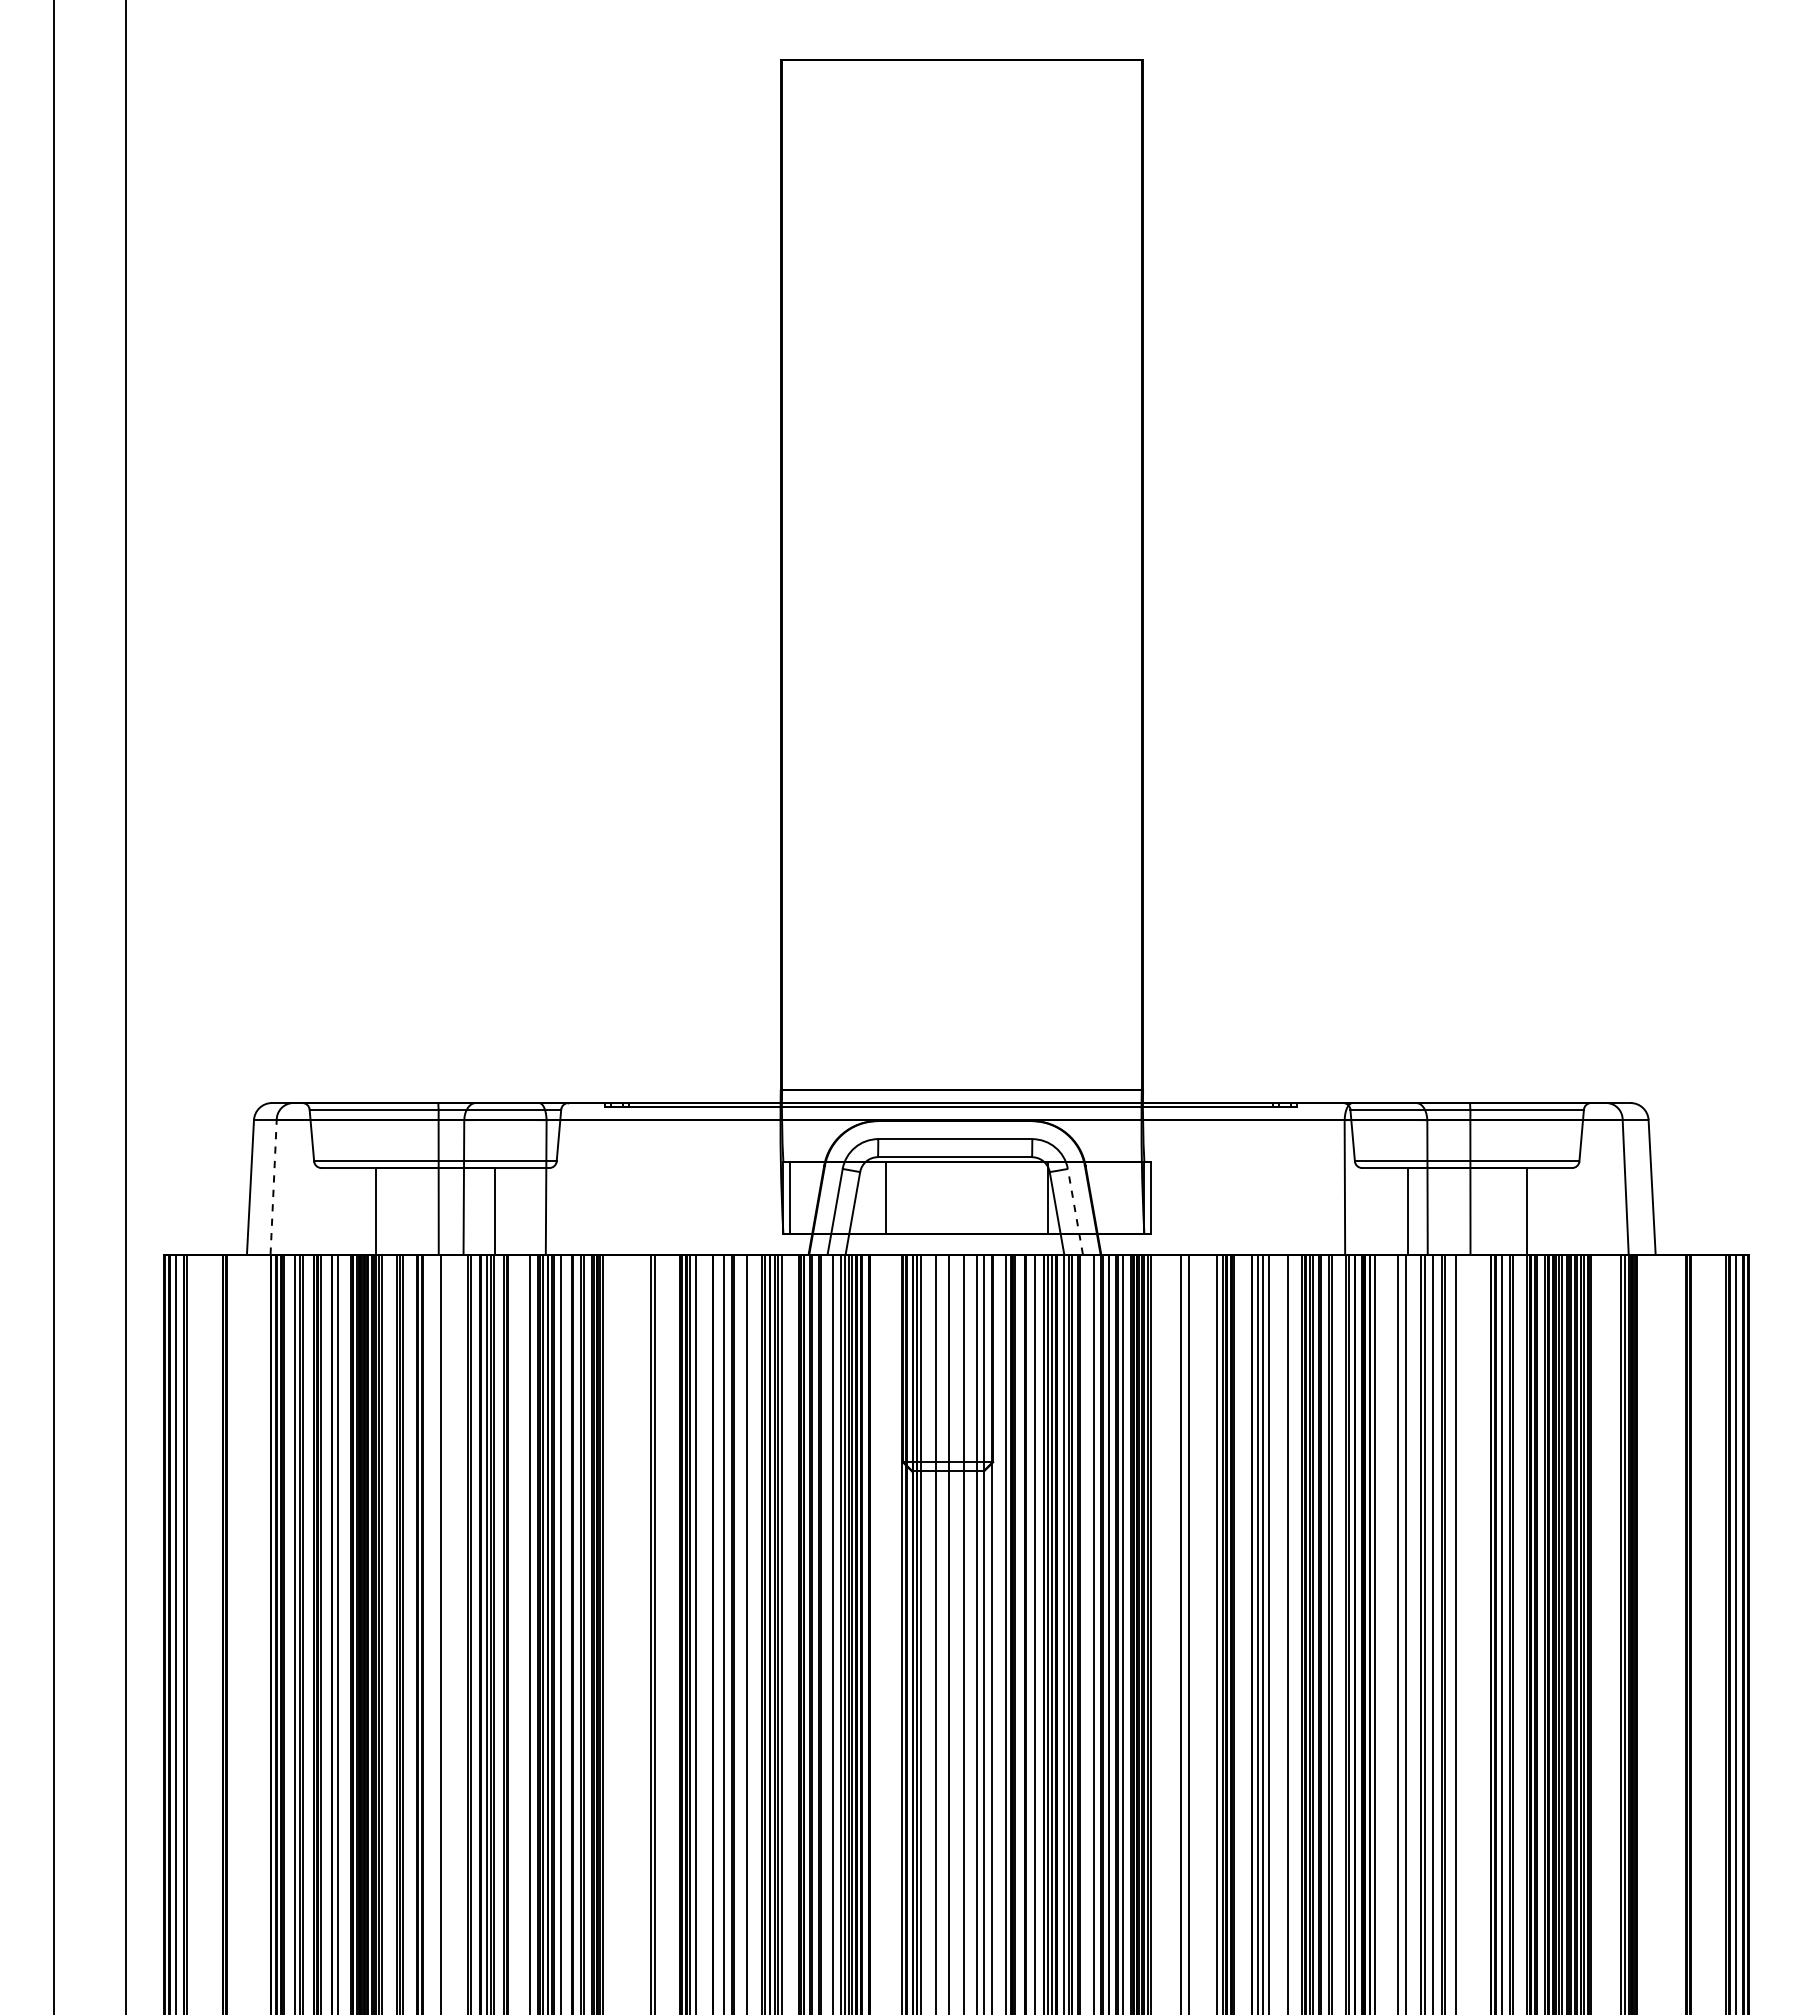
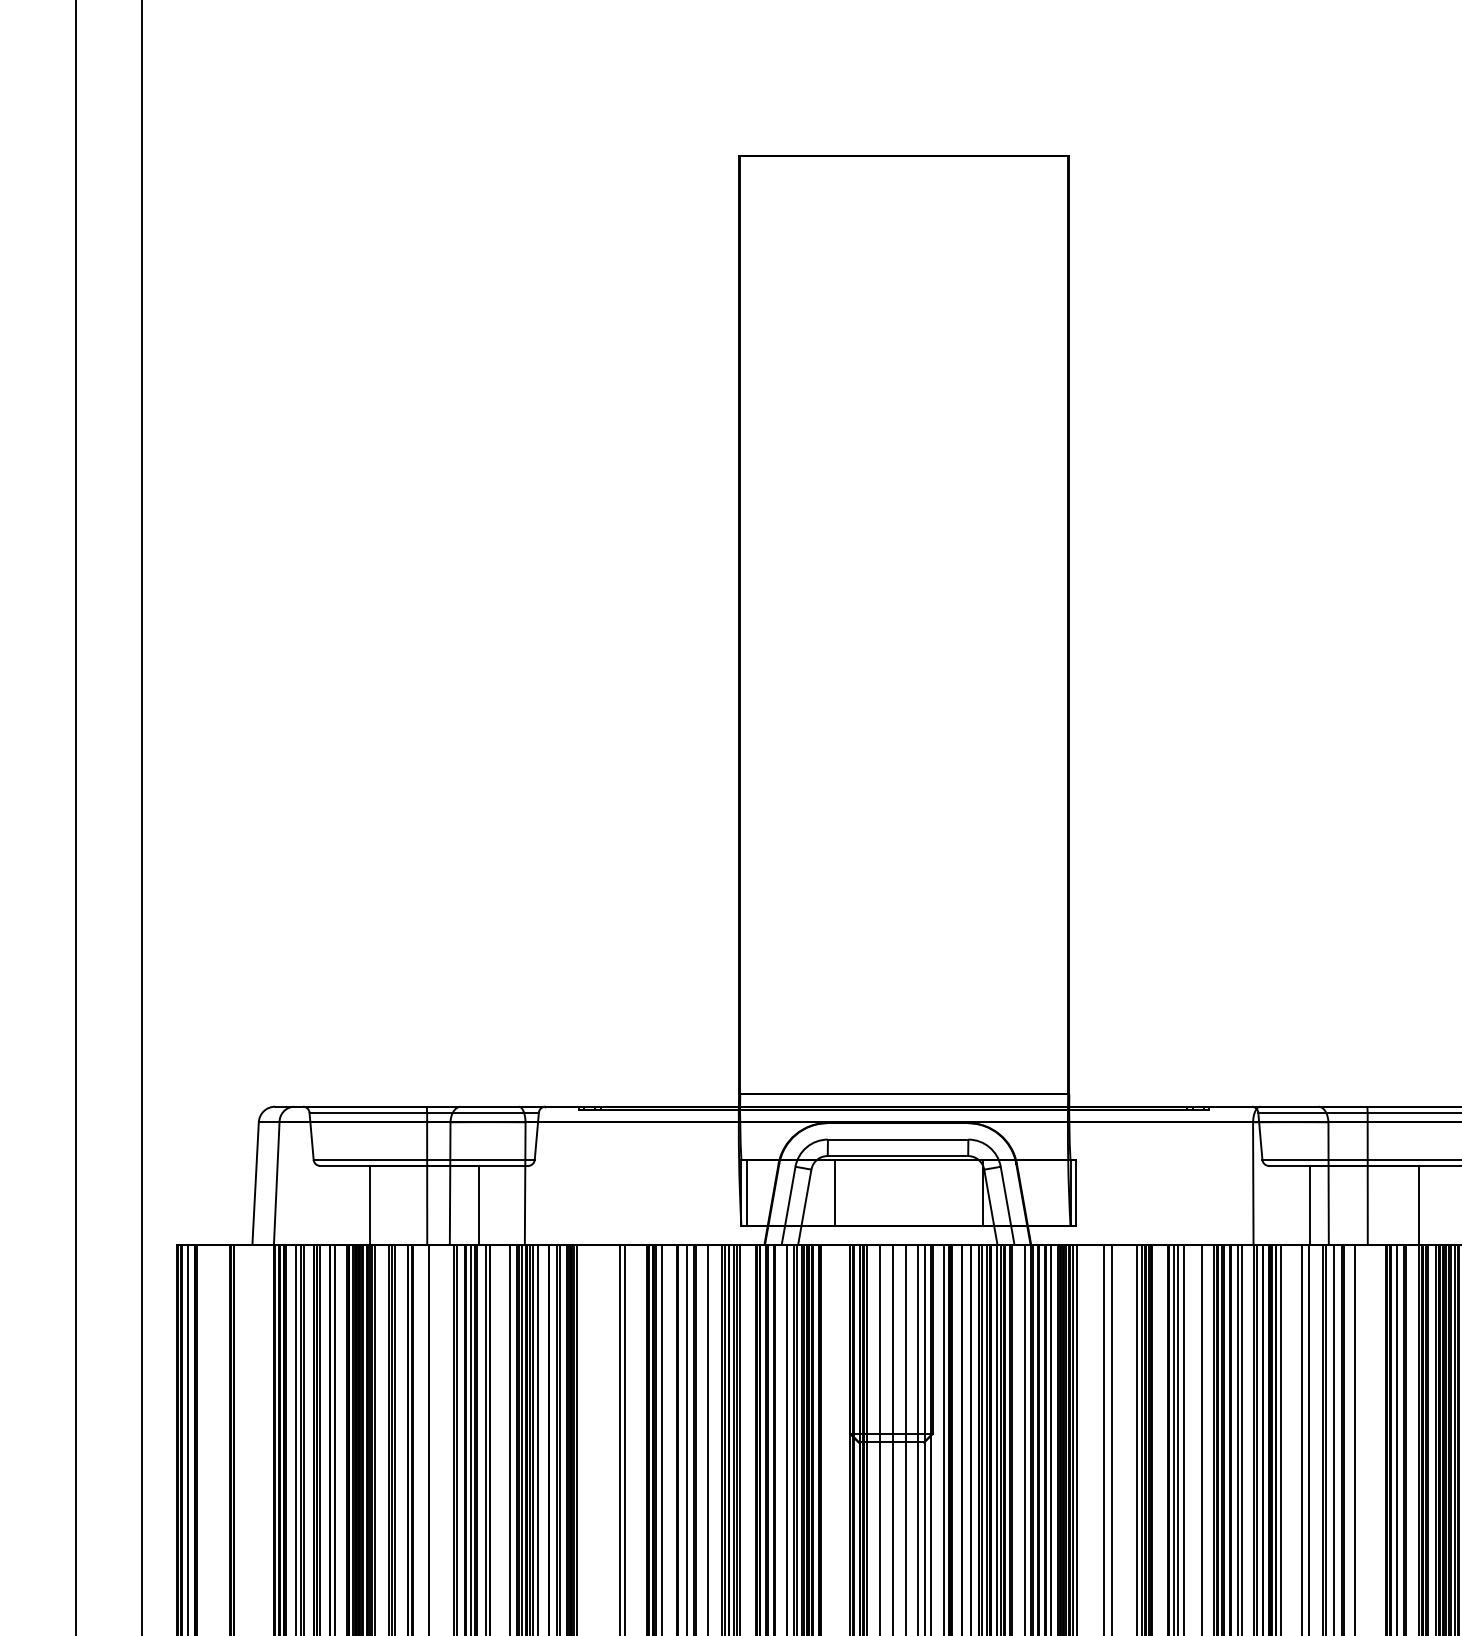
line: (273, 1186) -> (276, 1182), dashed -> solid
line: (1075, 1211) -> (1007, 1205), dashed -> solid

